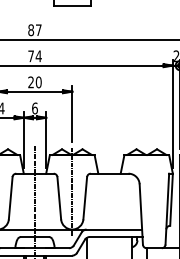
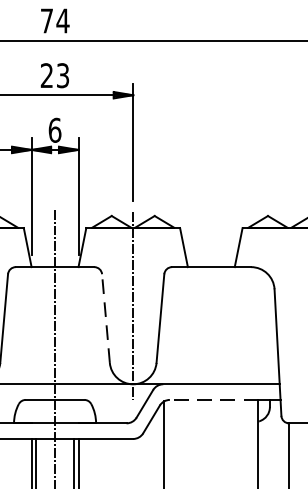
text: (38, 82) -> (62, 75), 20 -> 23
line: (59, 197) -> (106, 317), solid -> dashed
line: (110, 237) -> (213, 400), solid -> dashed

